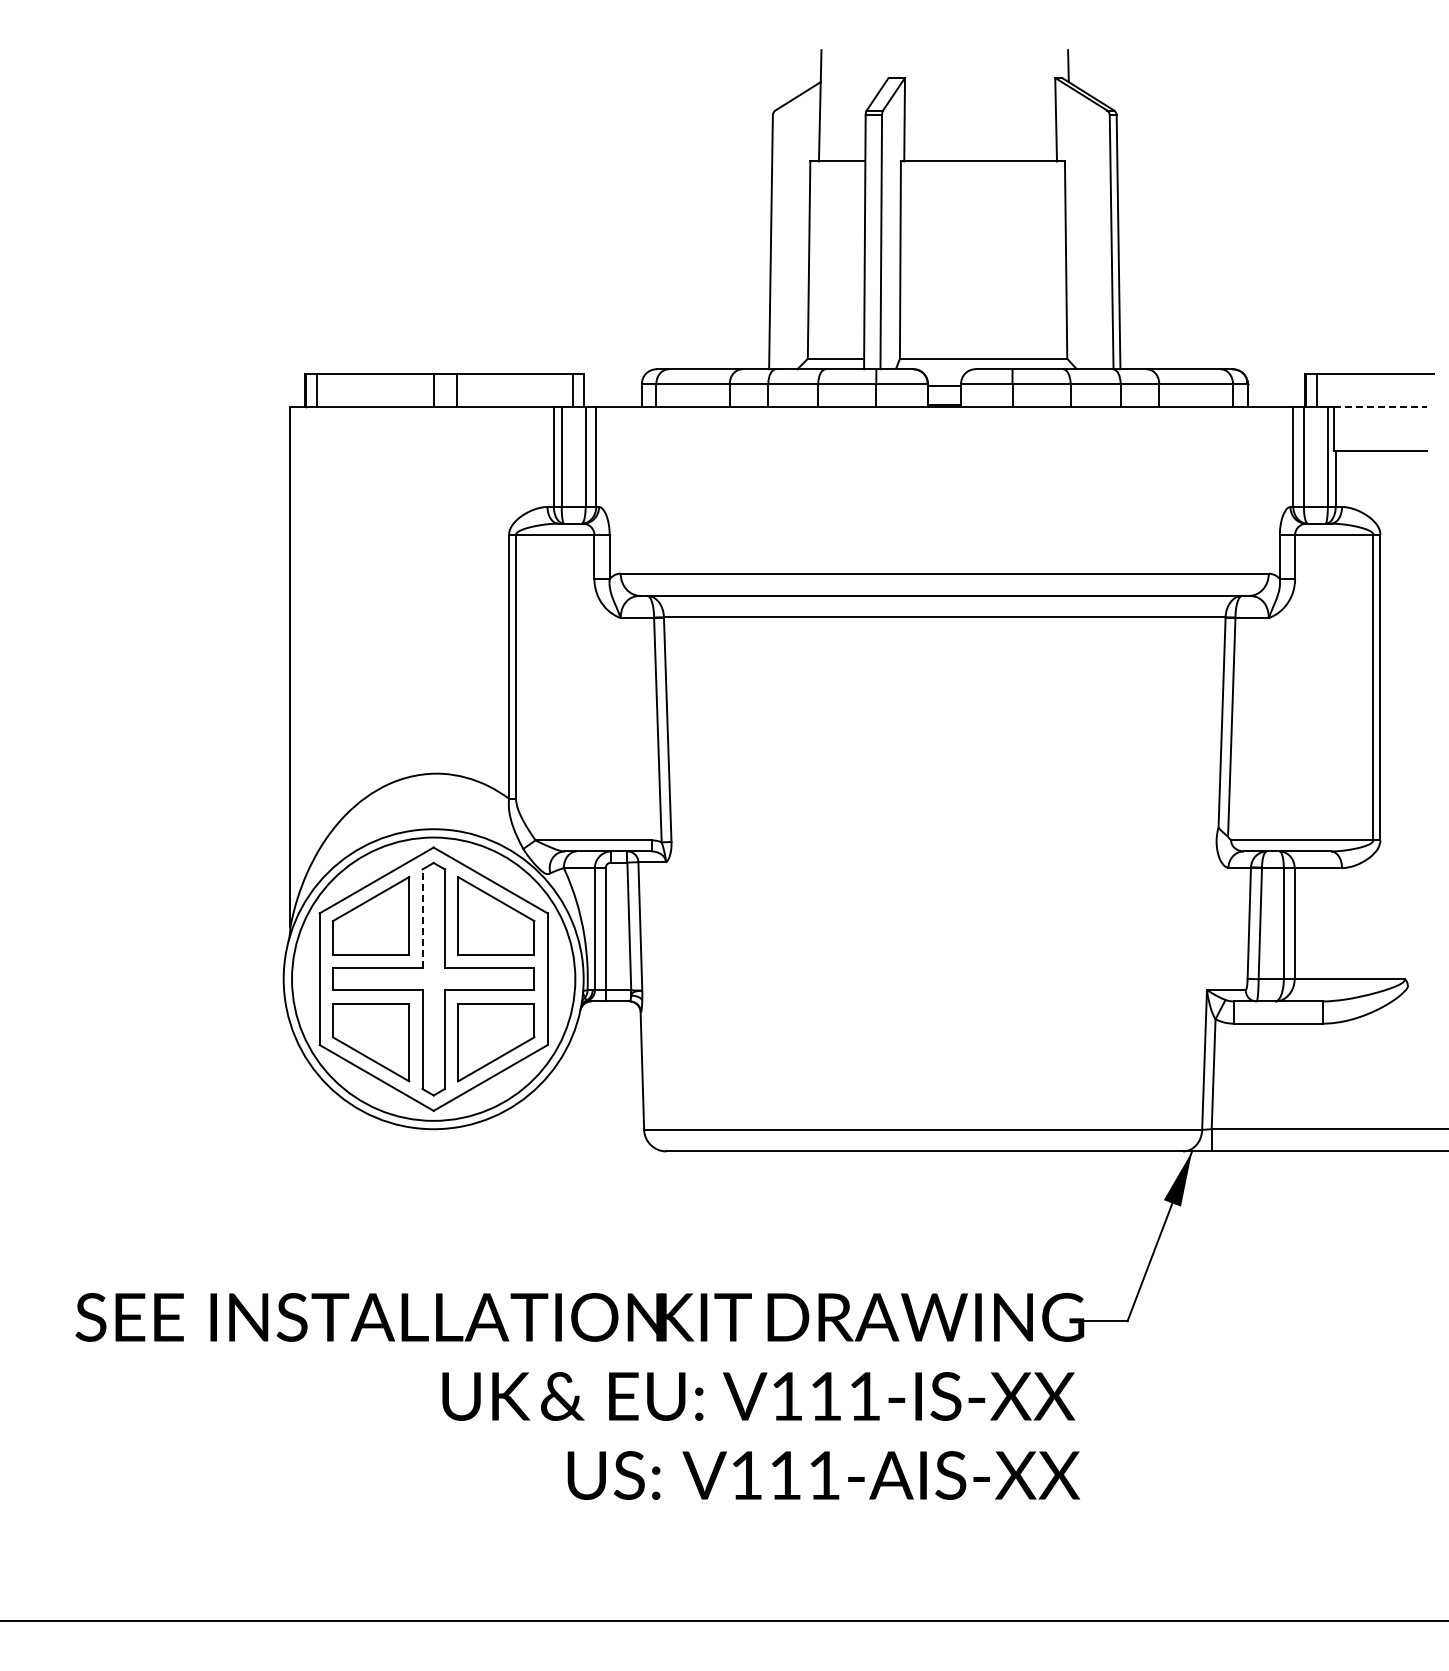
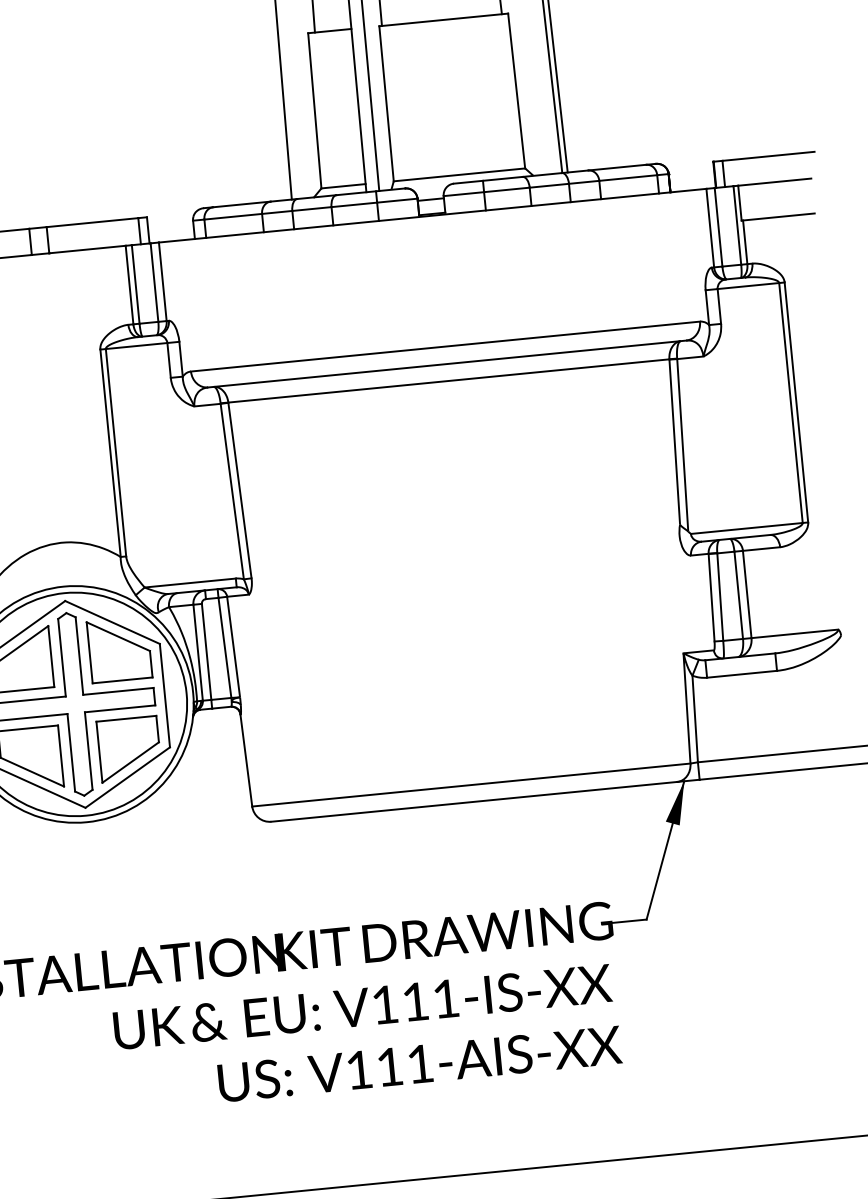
line: (1380, 407) -> (774, 182), dashed -> solid
line: (422, 918) -> (61, 657), dashed -> solid

